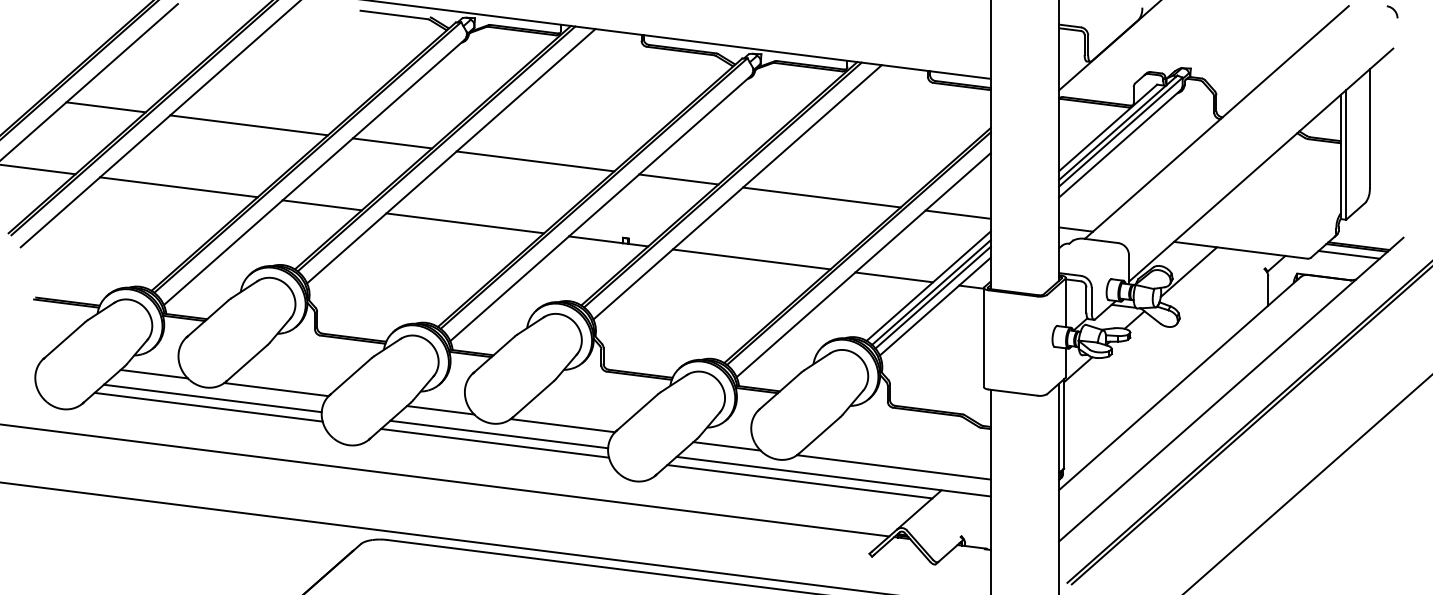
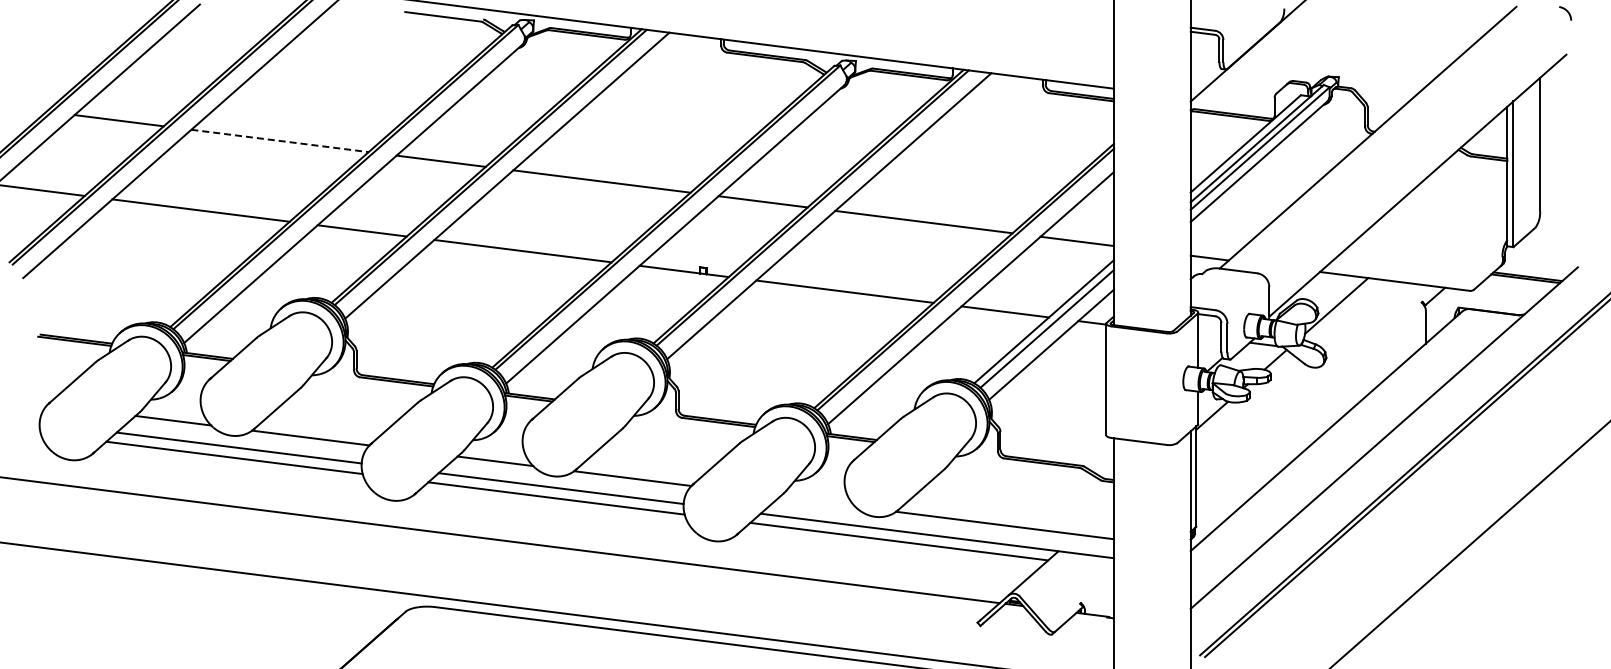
line: (249, 125) -> (280, 141), solid -> dashed
line: (1348, 254) -> (1516, 286), removed
line: (932, 297) -> (1048, 334), removed
line: (727, 446) -> (817, 501), removed

